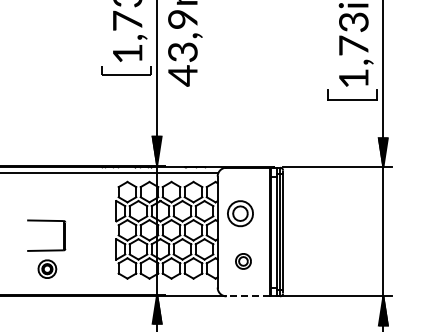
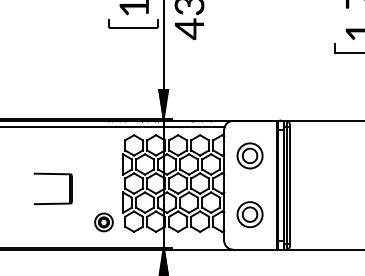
part: (240, 213) -> (250, 155), moved
part: (243, 261) -> (250, 214), size x1.67
part: (47, 268) -> (104, 221), moved
line: (248, 296) -> (255, 249), dashed -> solid

